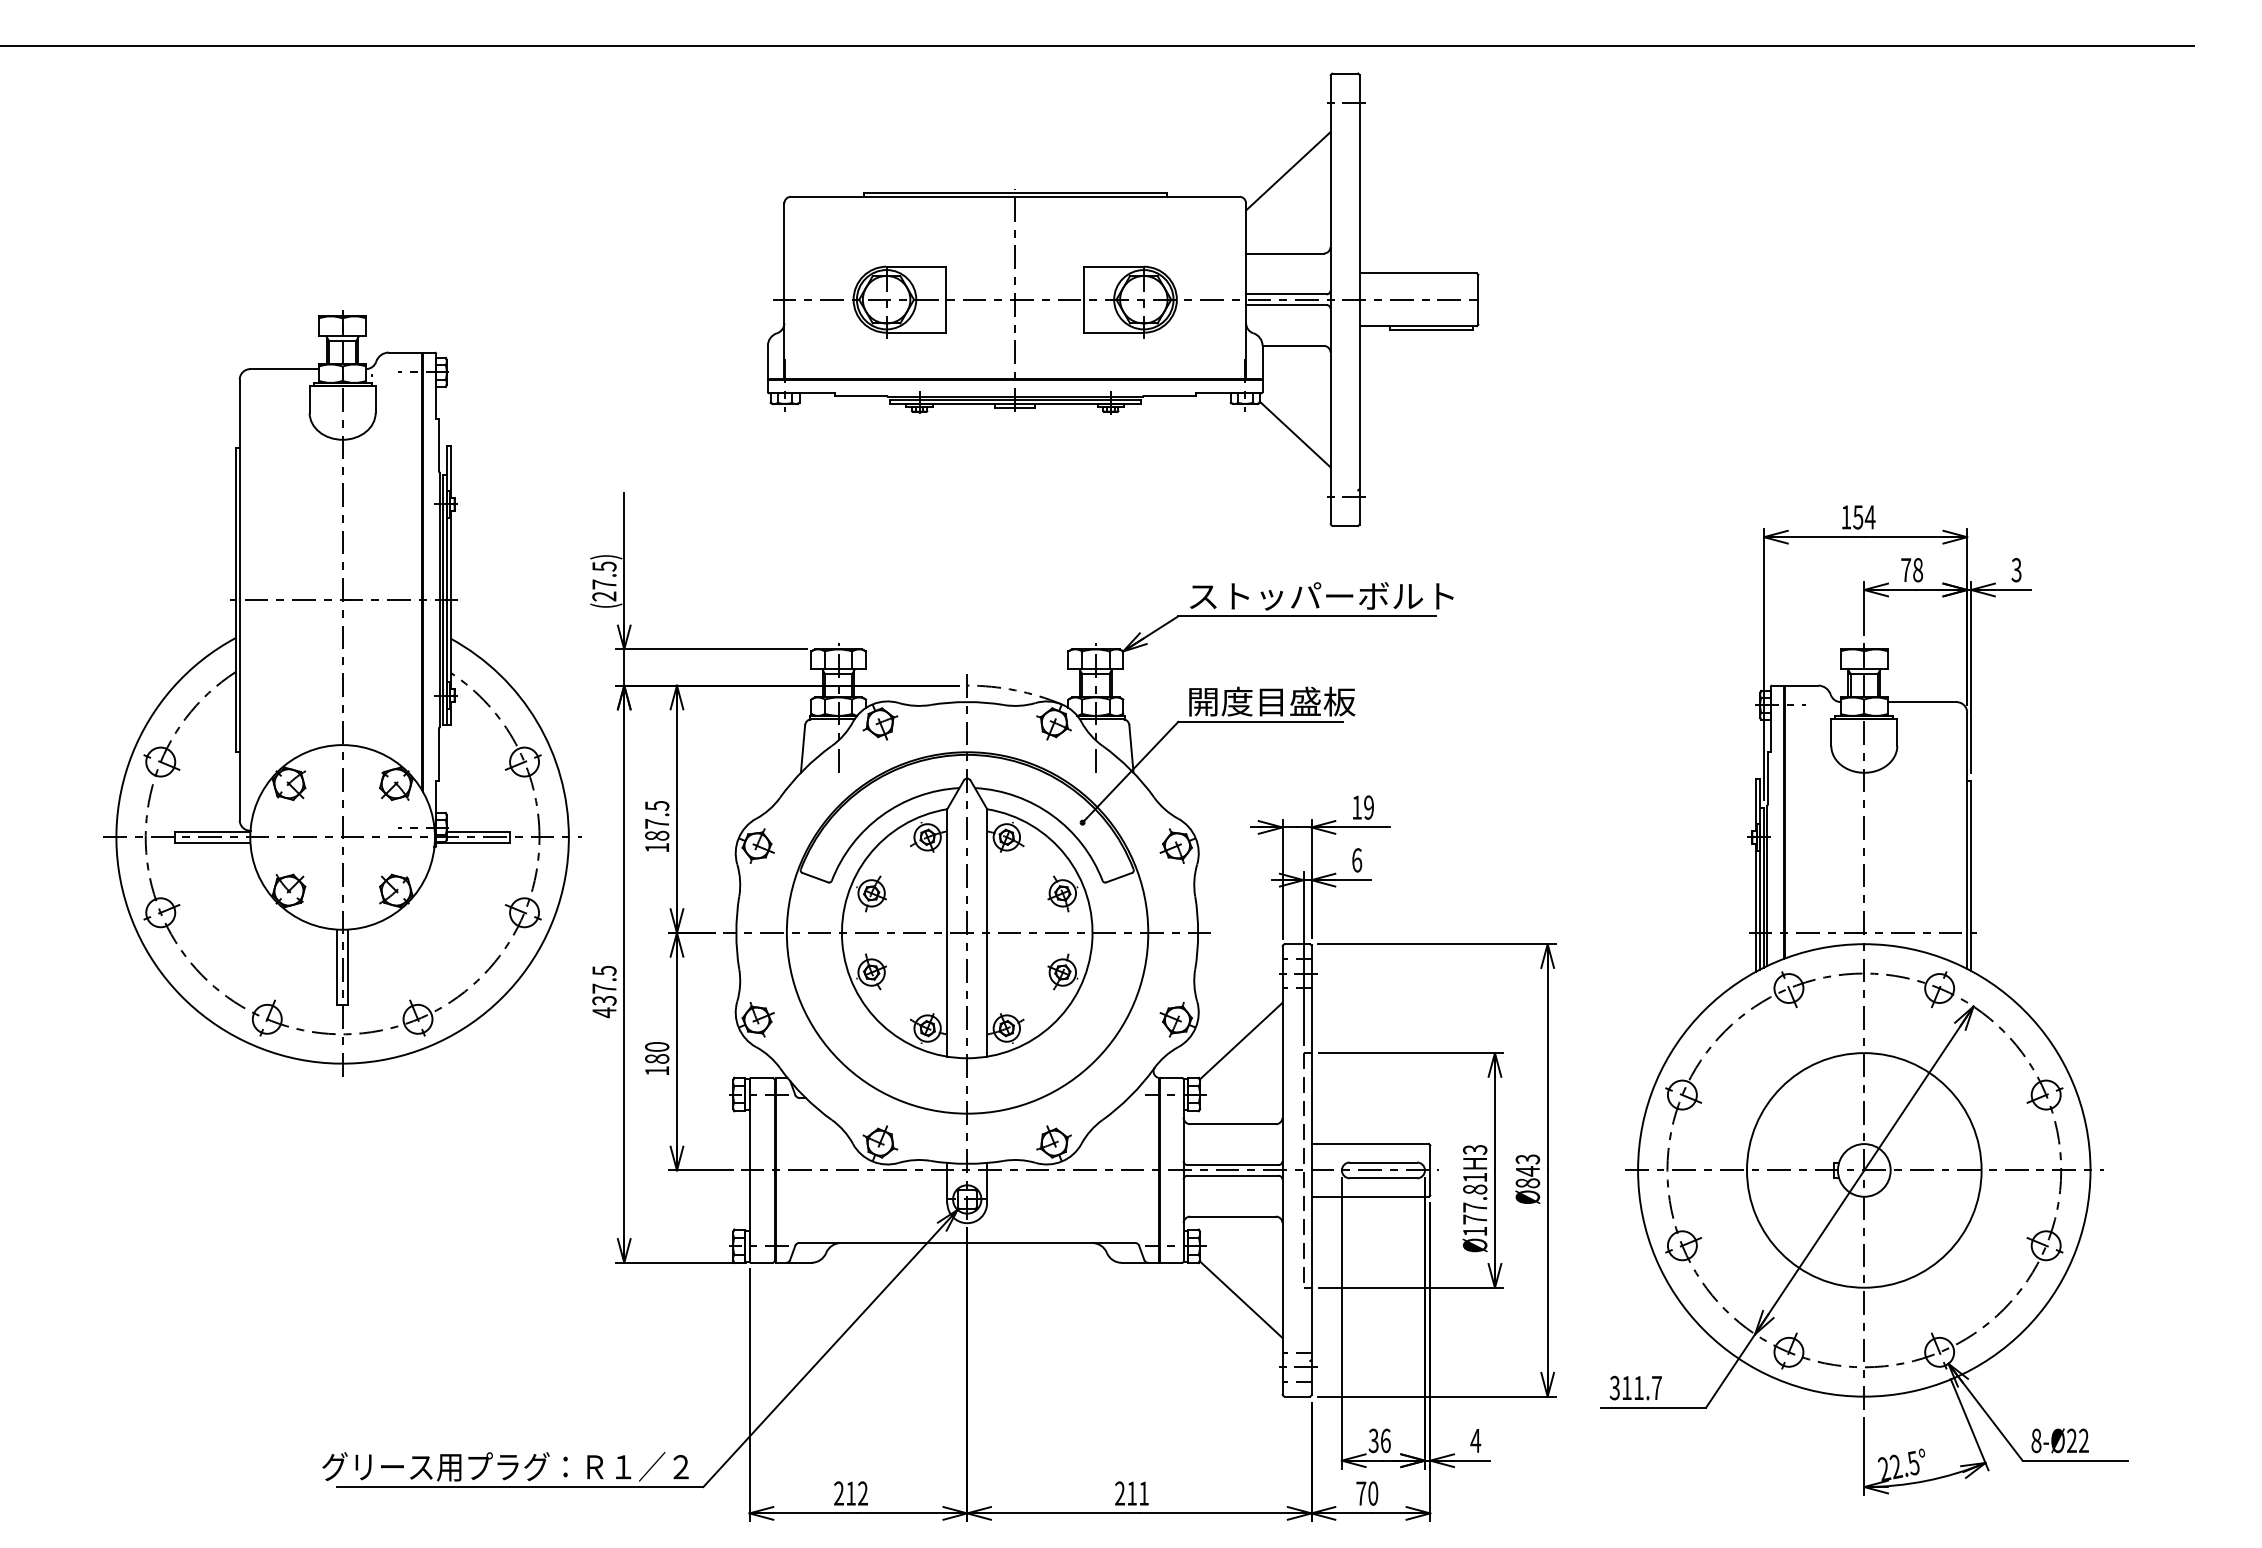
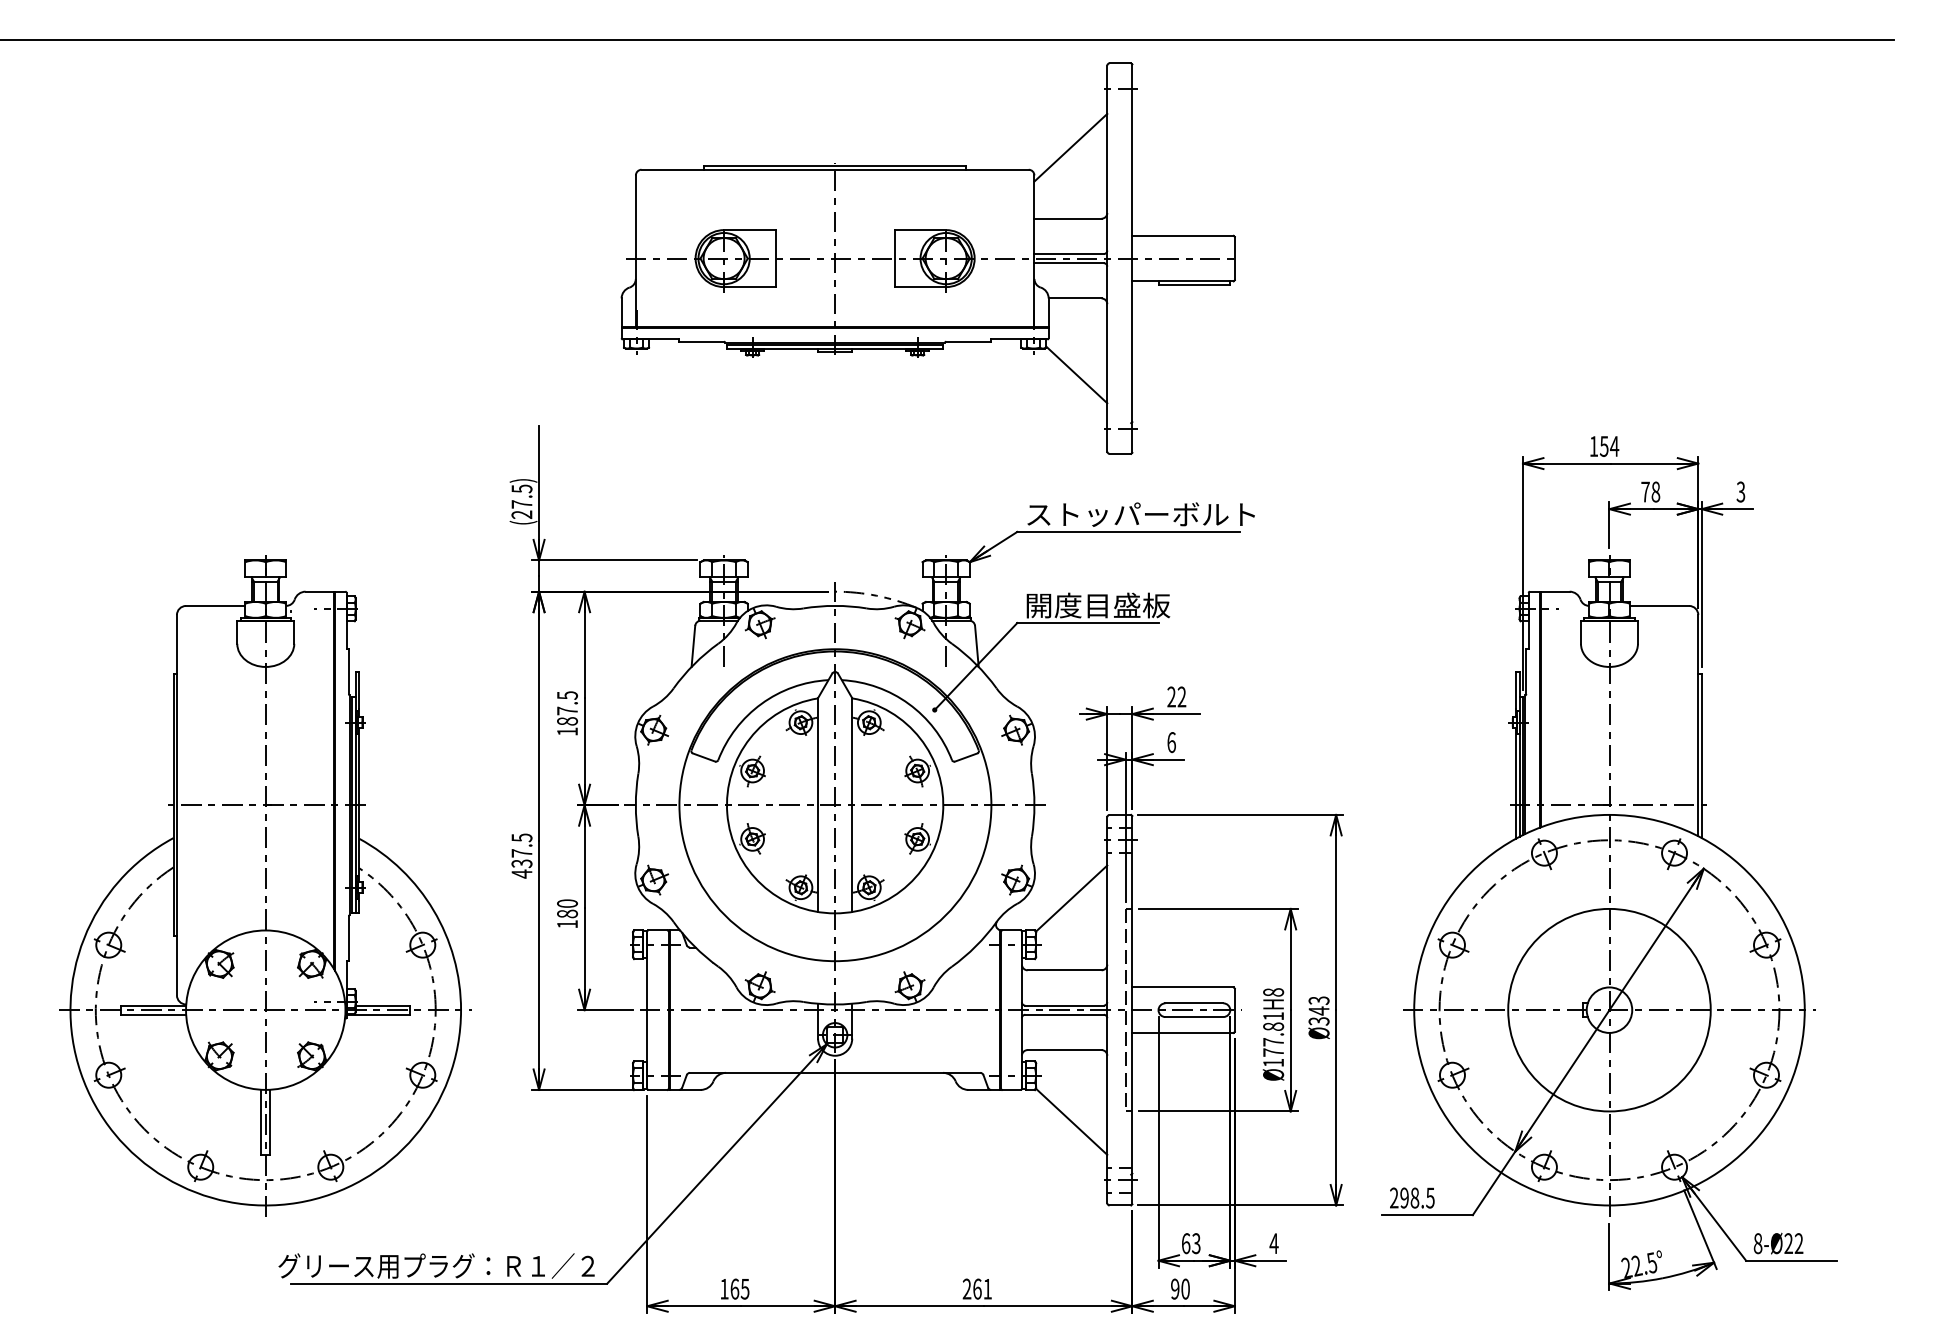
part: (1123, 299) -> (928, 258), moved
part: (342, 693) -> (265, 885), moved
text: (1362, 807) -> (1176, 696), 19 -> 22
text: (1475, 1149) -> (1273, 992), Ø177.81H3 -> Ø177.81H8
text: (1527, 1183) -> (1318, 1021), Ø843 -> Ø343
text: (1635, 1387) -> (1411, 1197), 311.7 -> 298.5
text: (1379, 1440) -> (1191, 1243), 36 -> 63
text: (850, 1493) -> (734, 1289), 212 -> 165
text: (1132, 1493) -> (977, 1289), 211 -> 261
text: (1361, 1493) -> (1175, 1289), 70 -> 90

